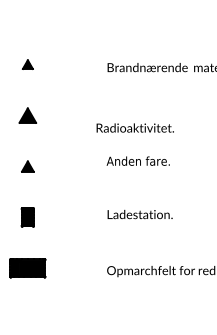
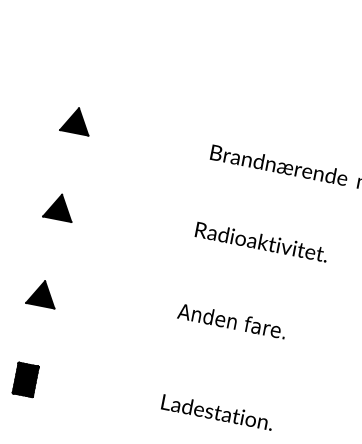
part: (27, 64) -> (76, 120), size x1.67
text: (134, 127) -> (260, 240), moved
part: (27, 166) -> (42, 293), size x1.43

